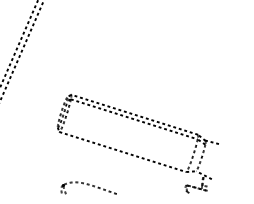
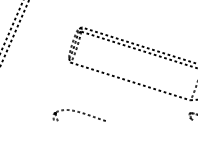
part: (88, 187) -> (79, 114), moved

